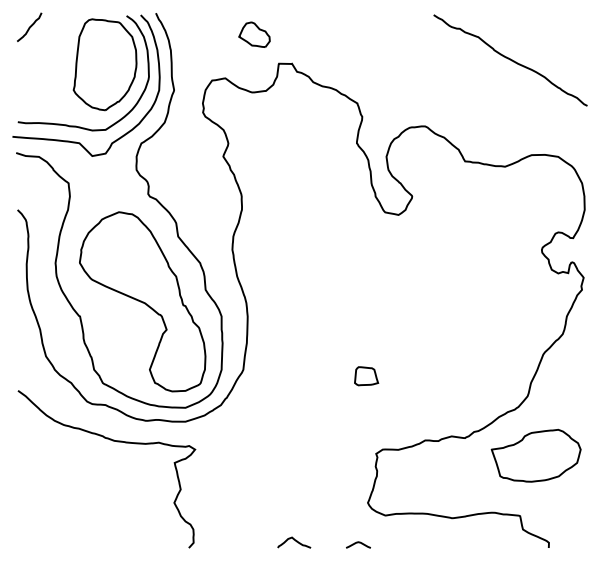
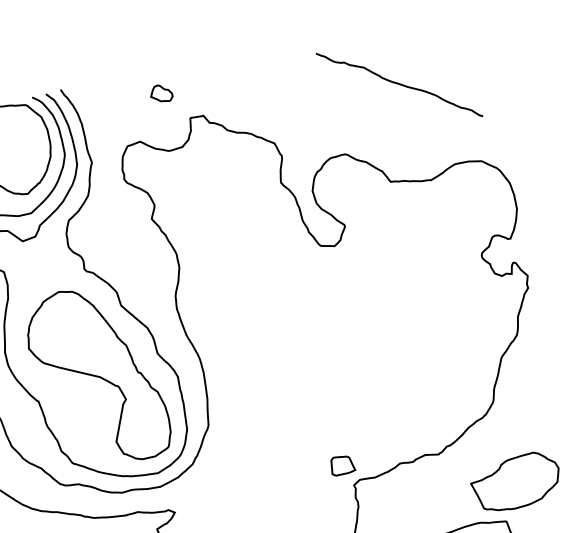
part: (254, 34) -> (161, 93), size x0.7
curve: (510, 60) -> (399, 84), moved
part: (366, 376) -> (342, 465), moved
part: (535, 455) -> (515, 481), moved

